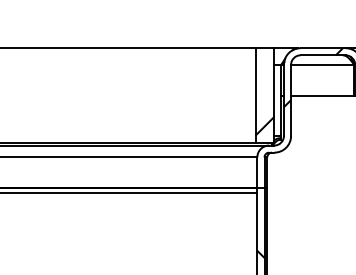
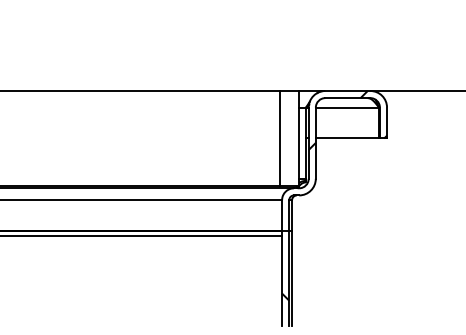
hatch: (264, 125) -> (289, 168), removed

